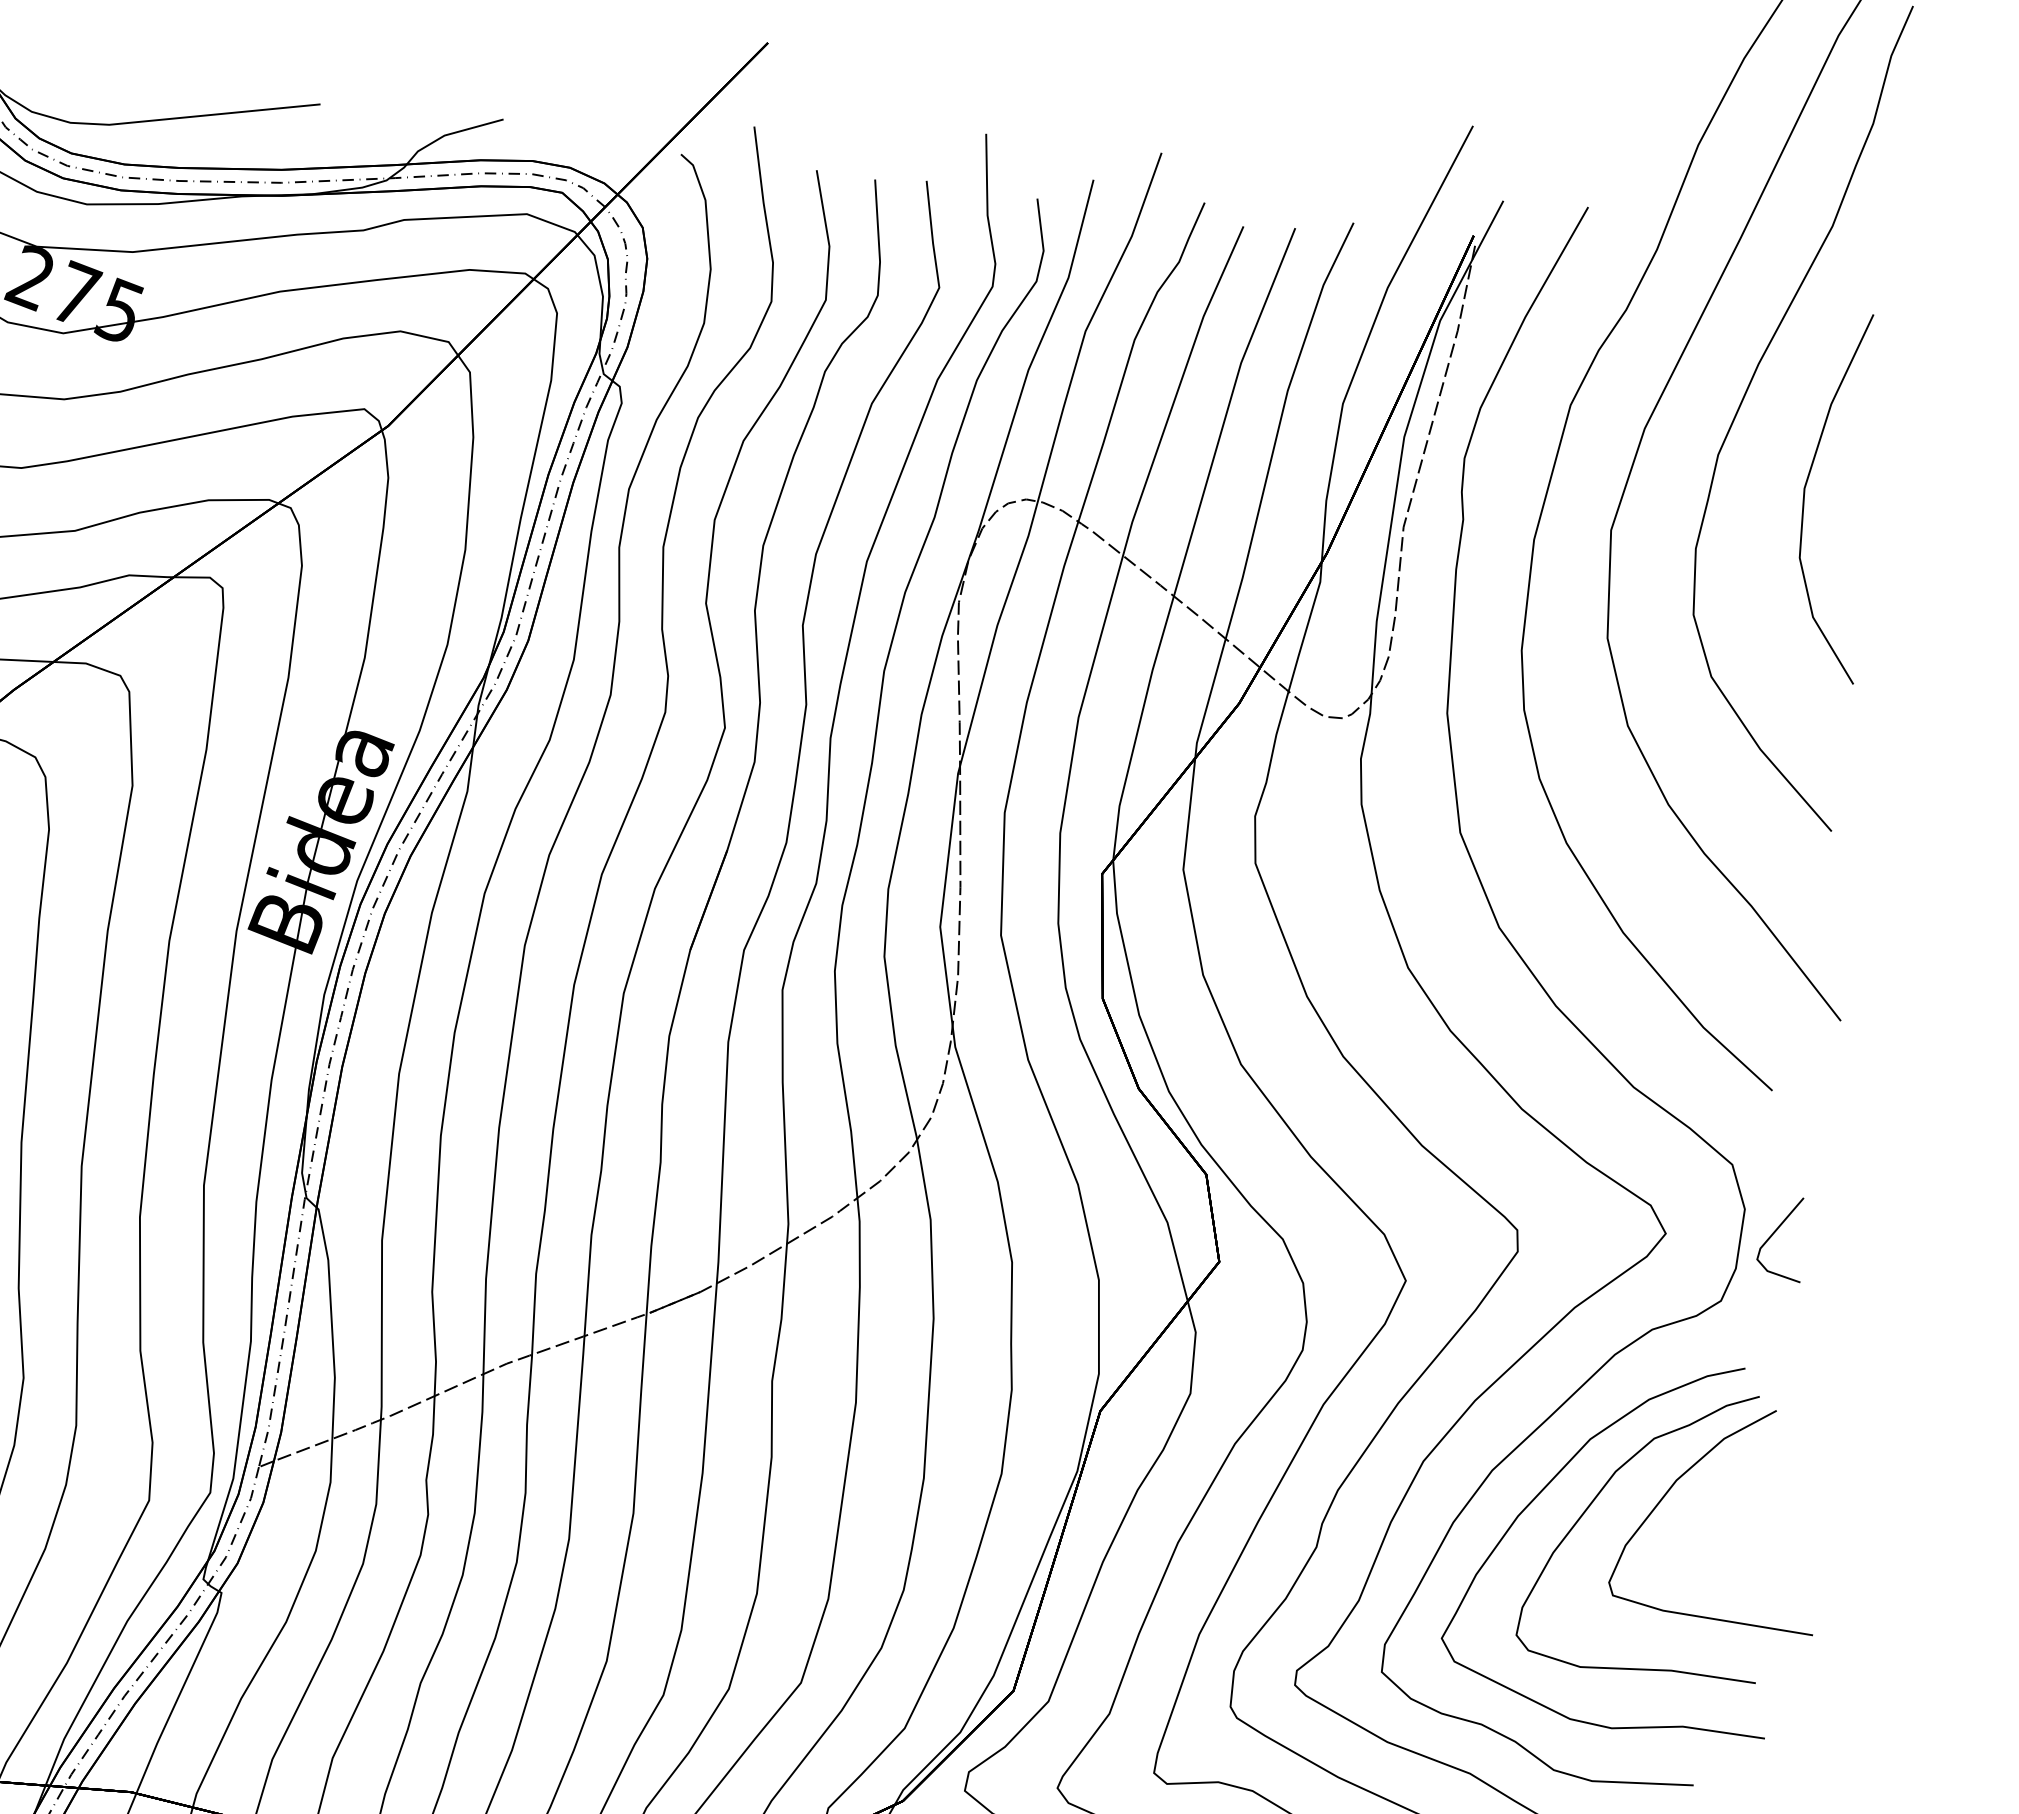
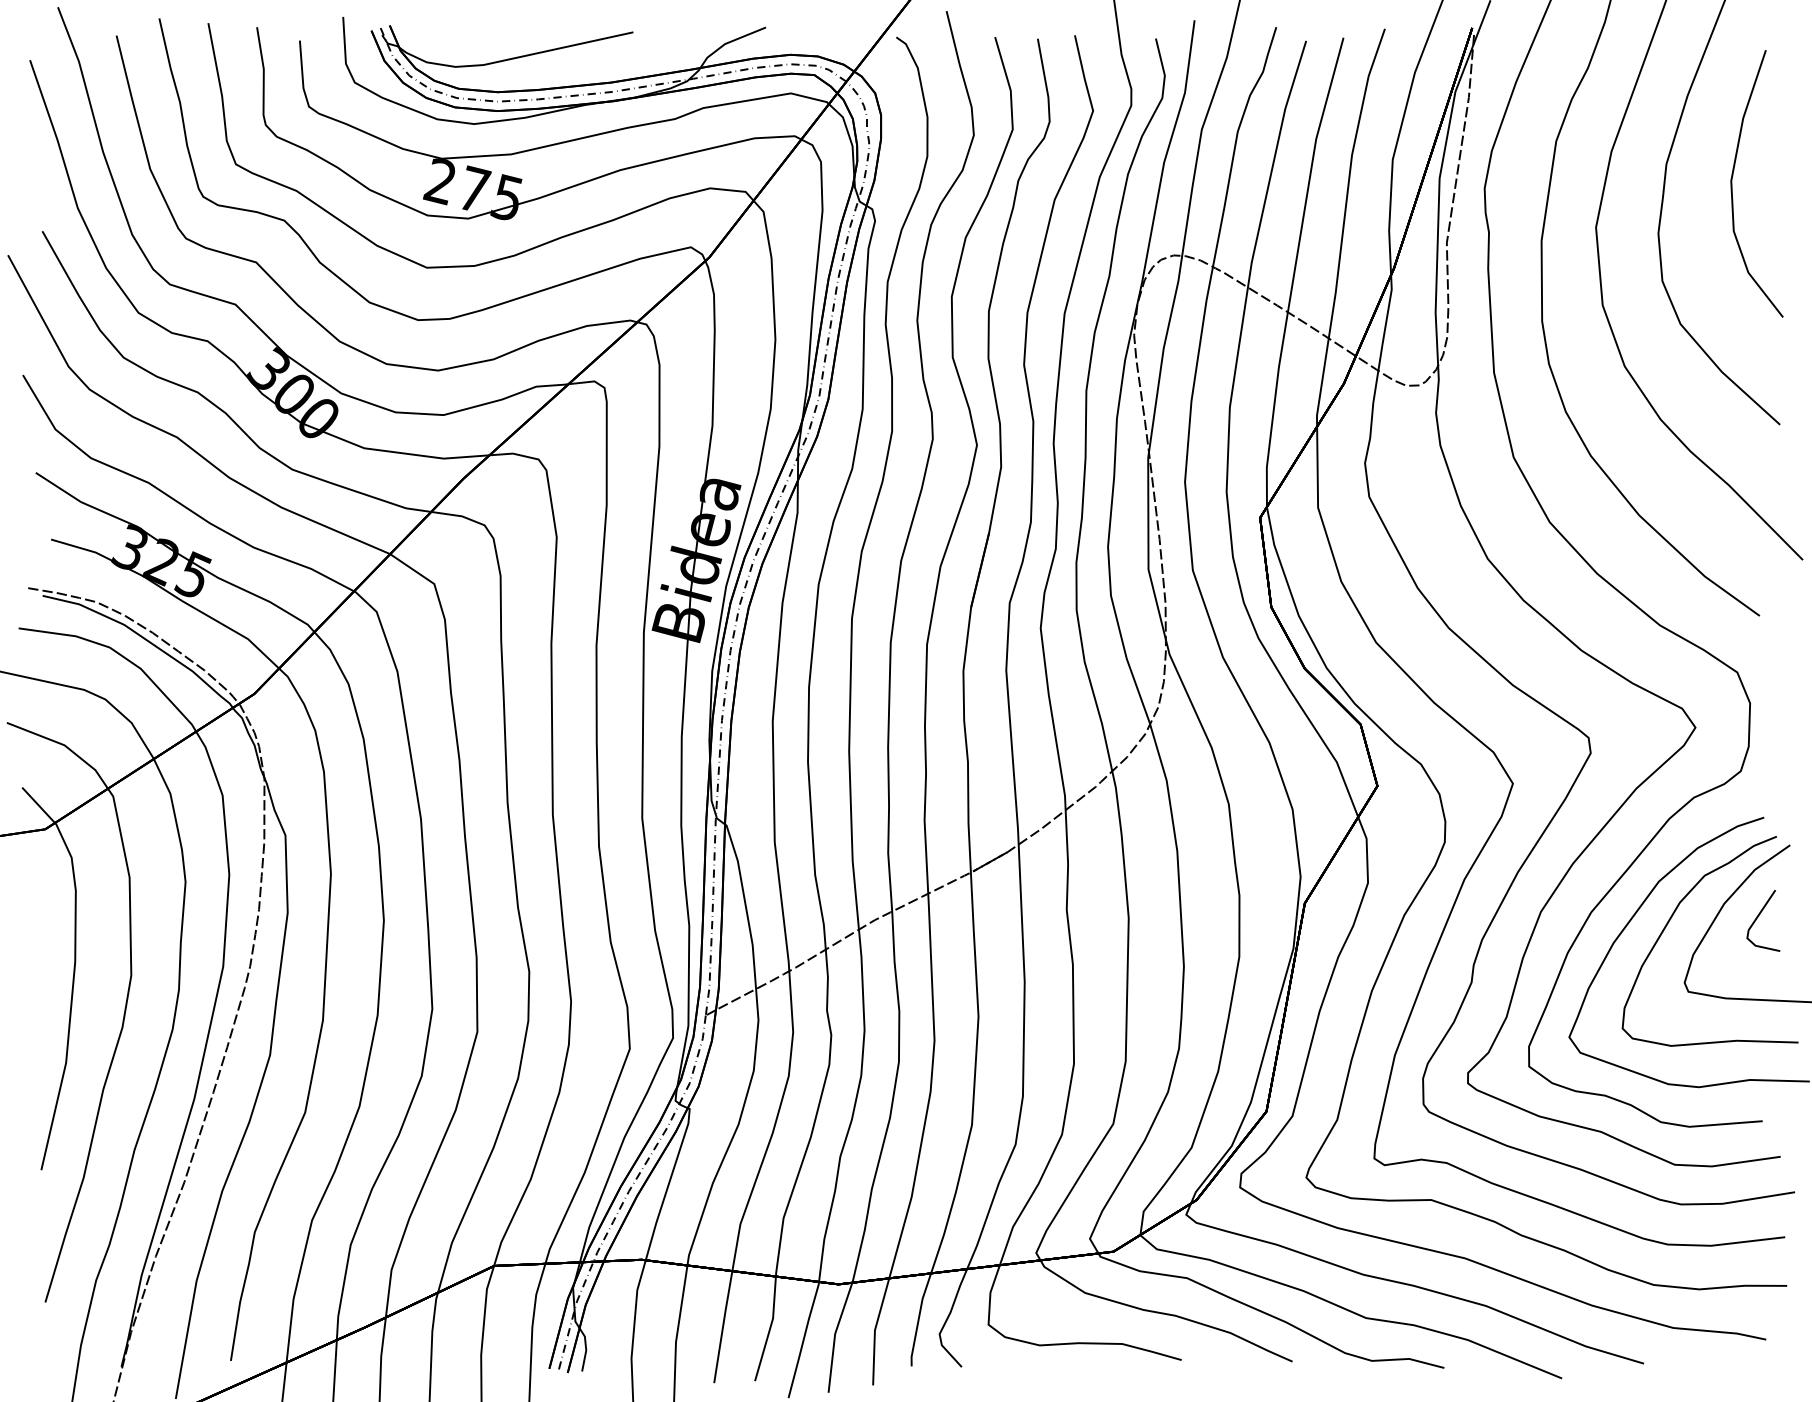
line: (1776, 1232) -> (1758, 917), moved

